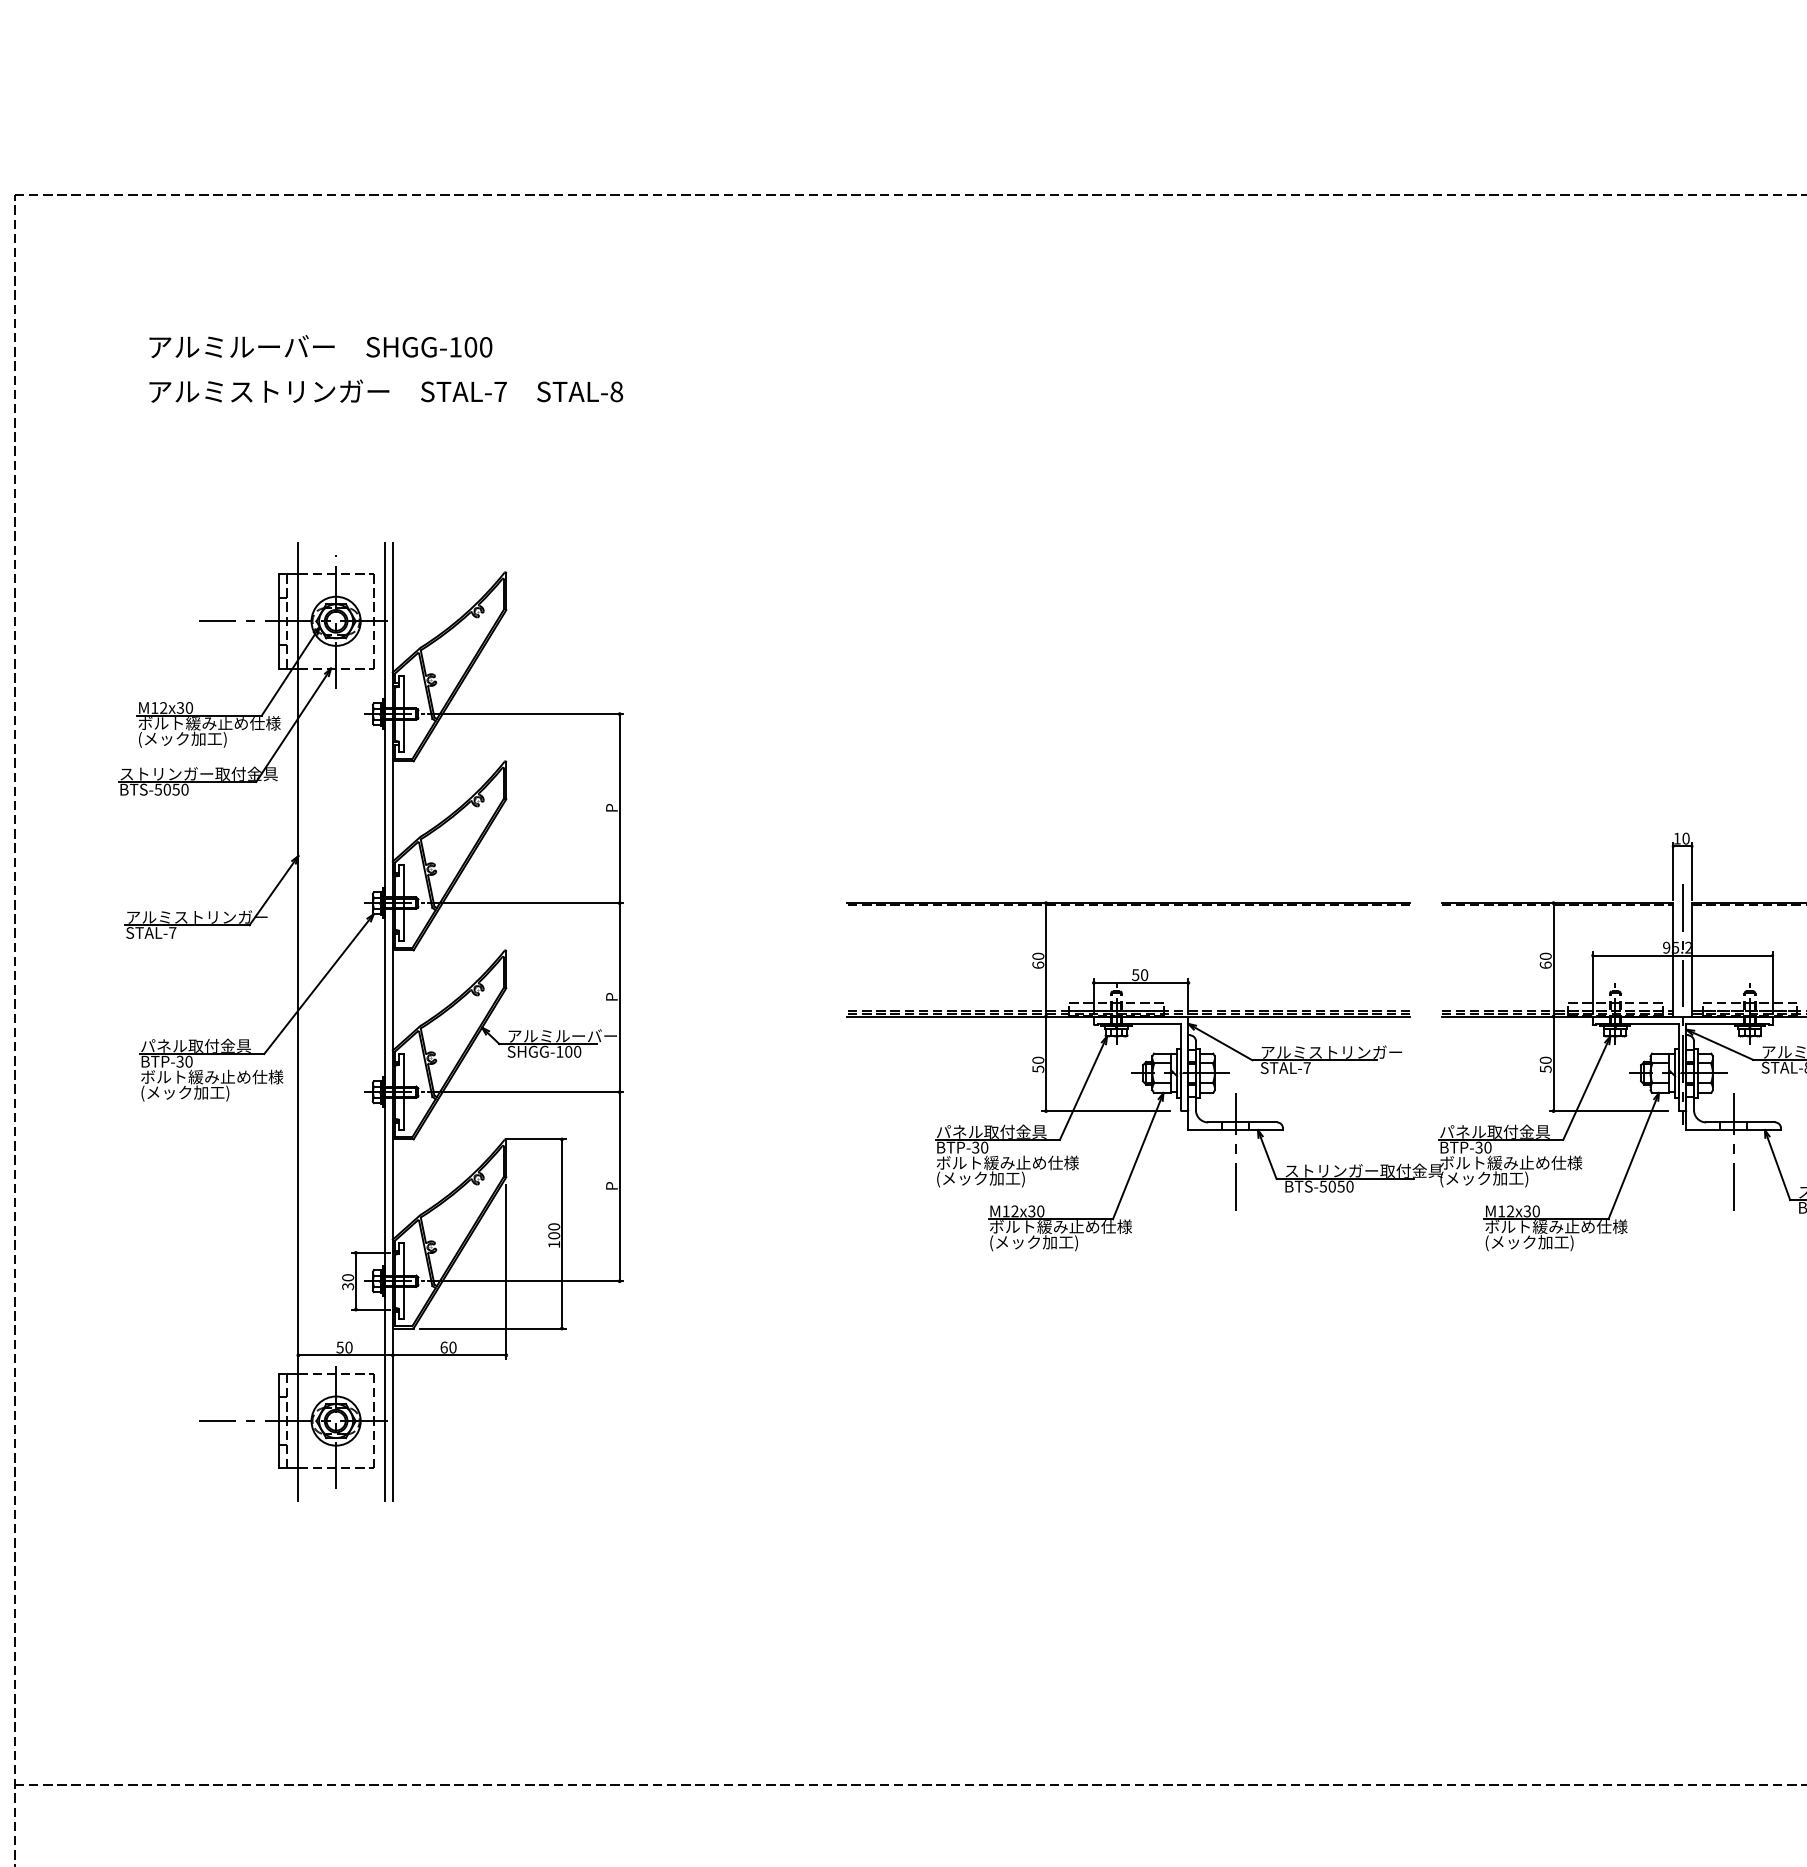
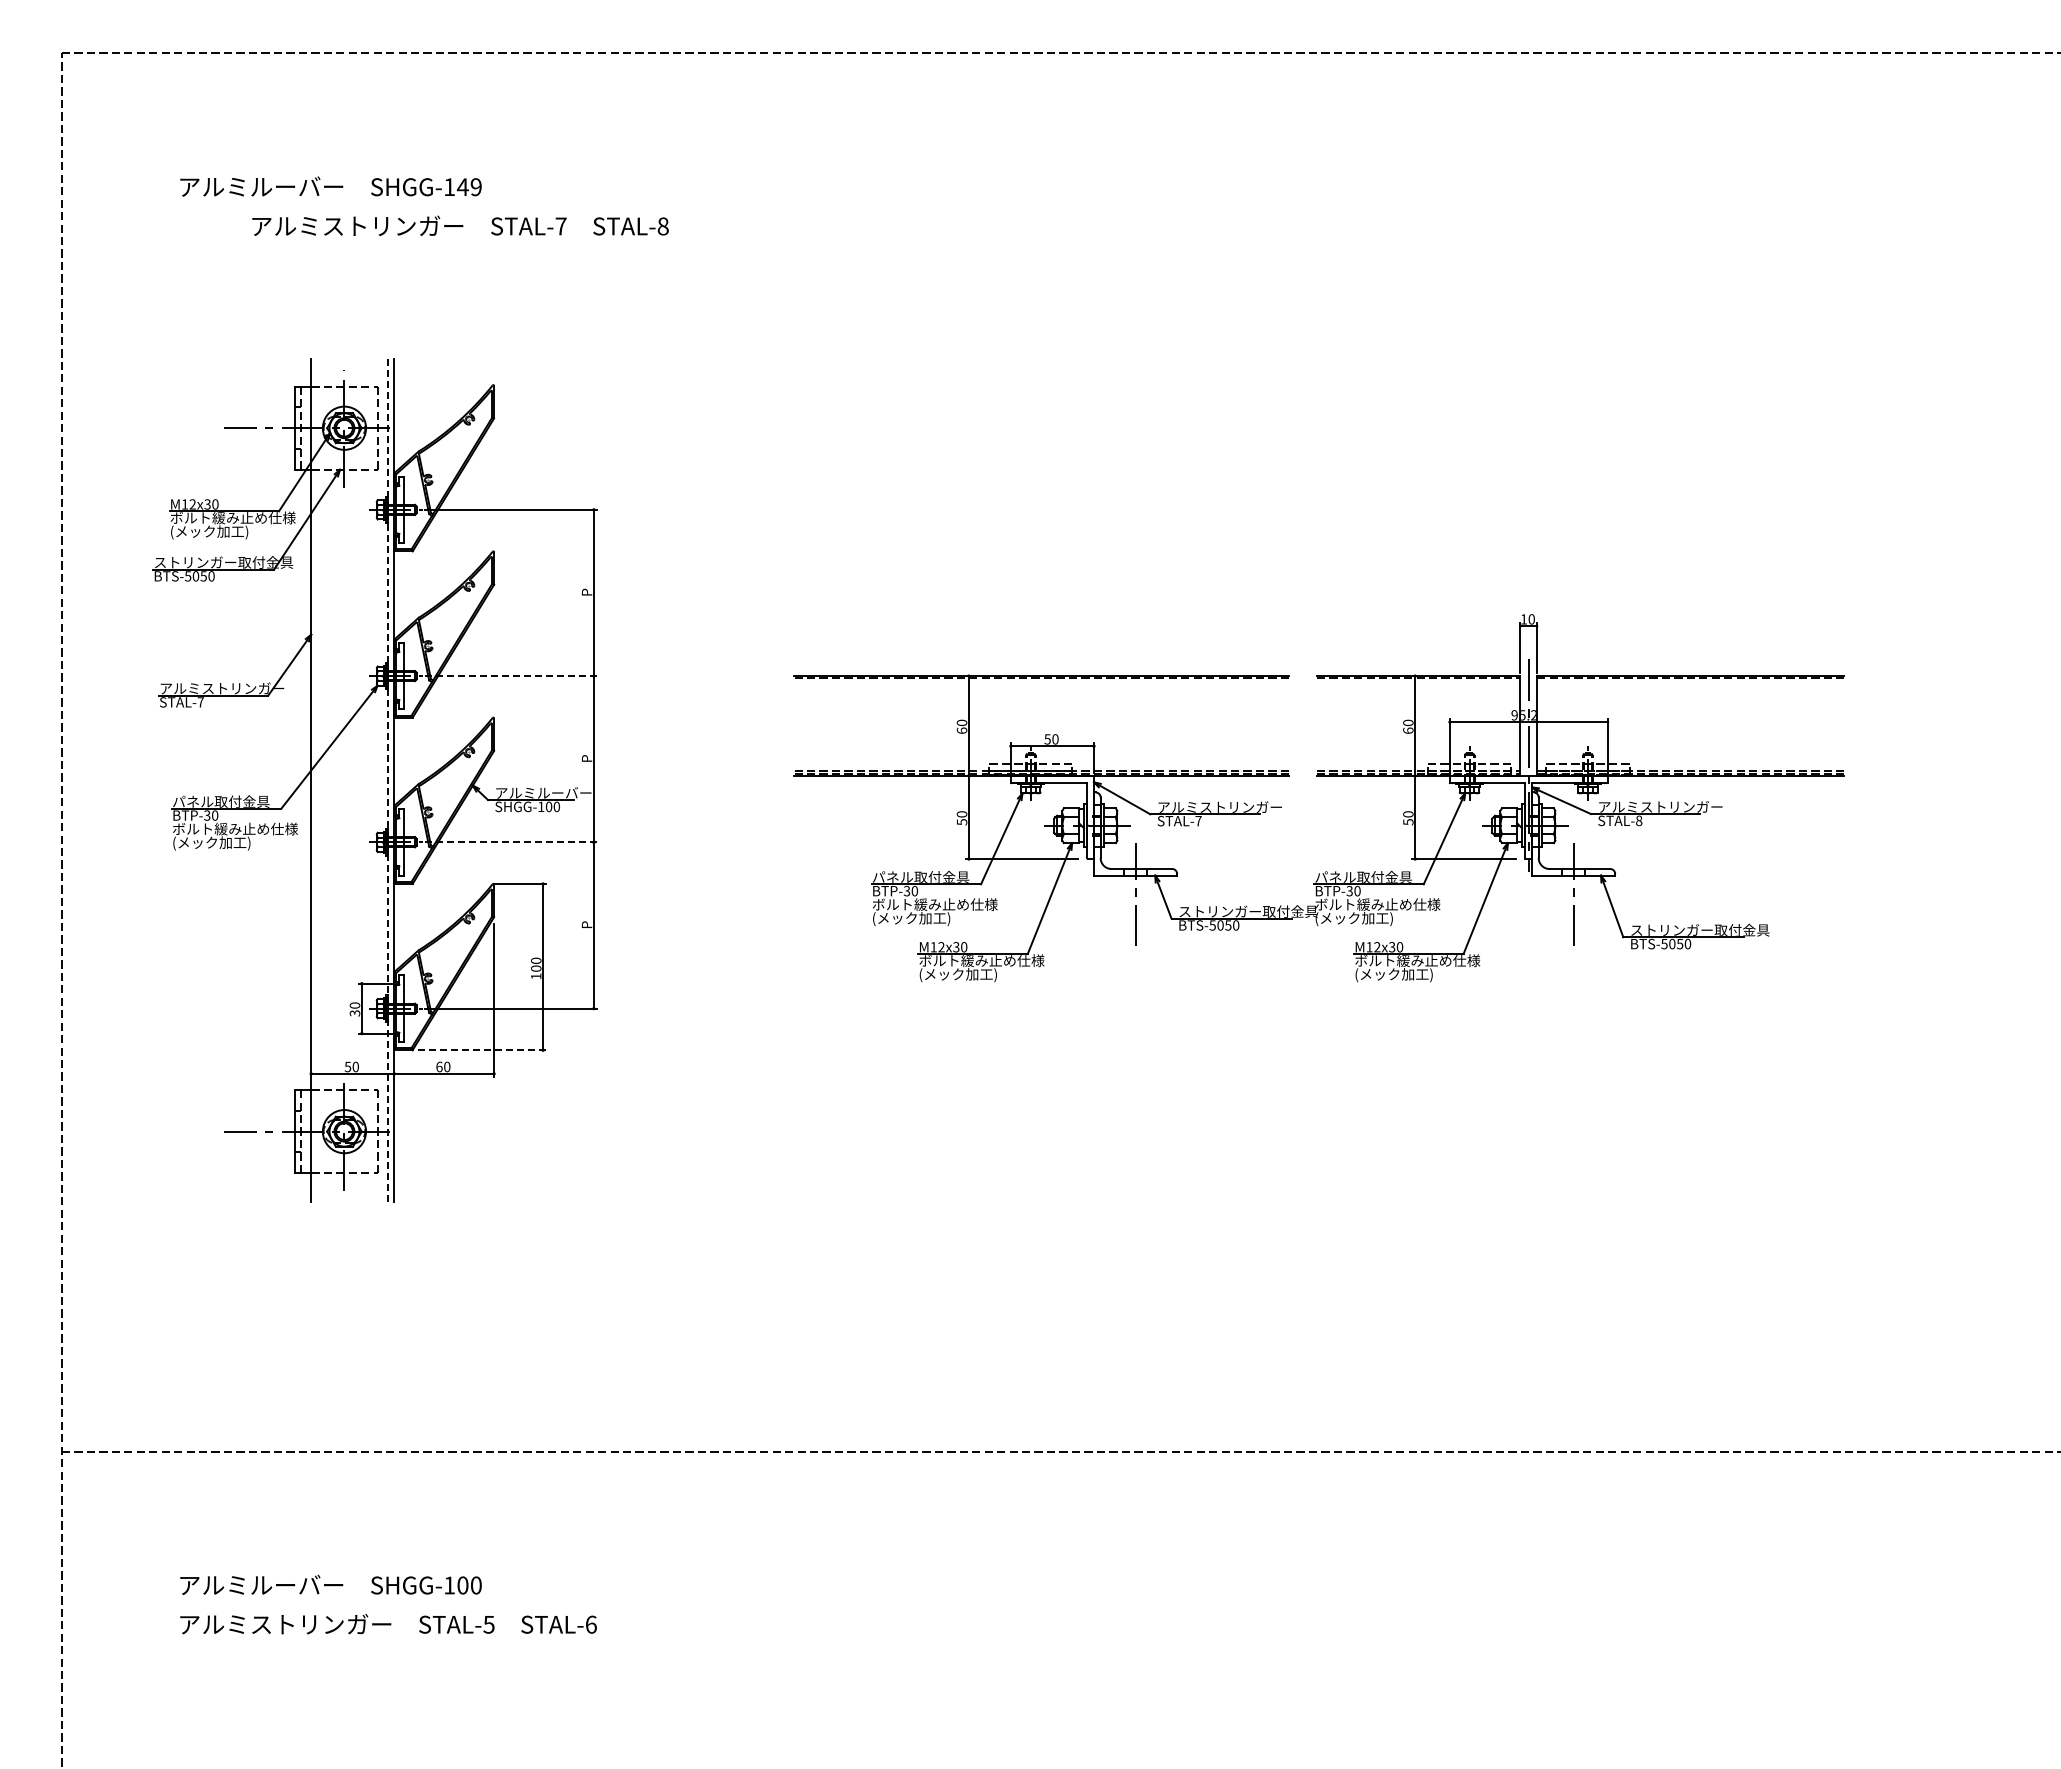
text: (477, 347) -> (468, 187), SHGG-100 -> SHGG-149
text: (386, 390) -> (460, 225), moved
line: (526, 903) -> (511, 676), solid -> dashed
line: (385, 1021) -> (387, 780), solid -> dashed
line: (526, 1092) -> (511, 842), solid -> dashed
line: (493, 1328) -> (482, 1050), solid -> dashed

